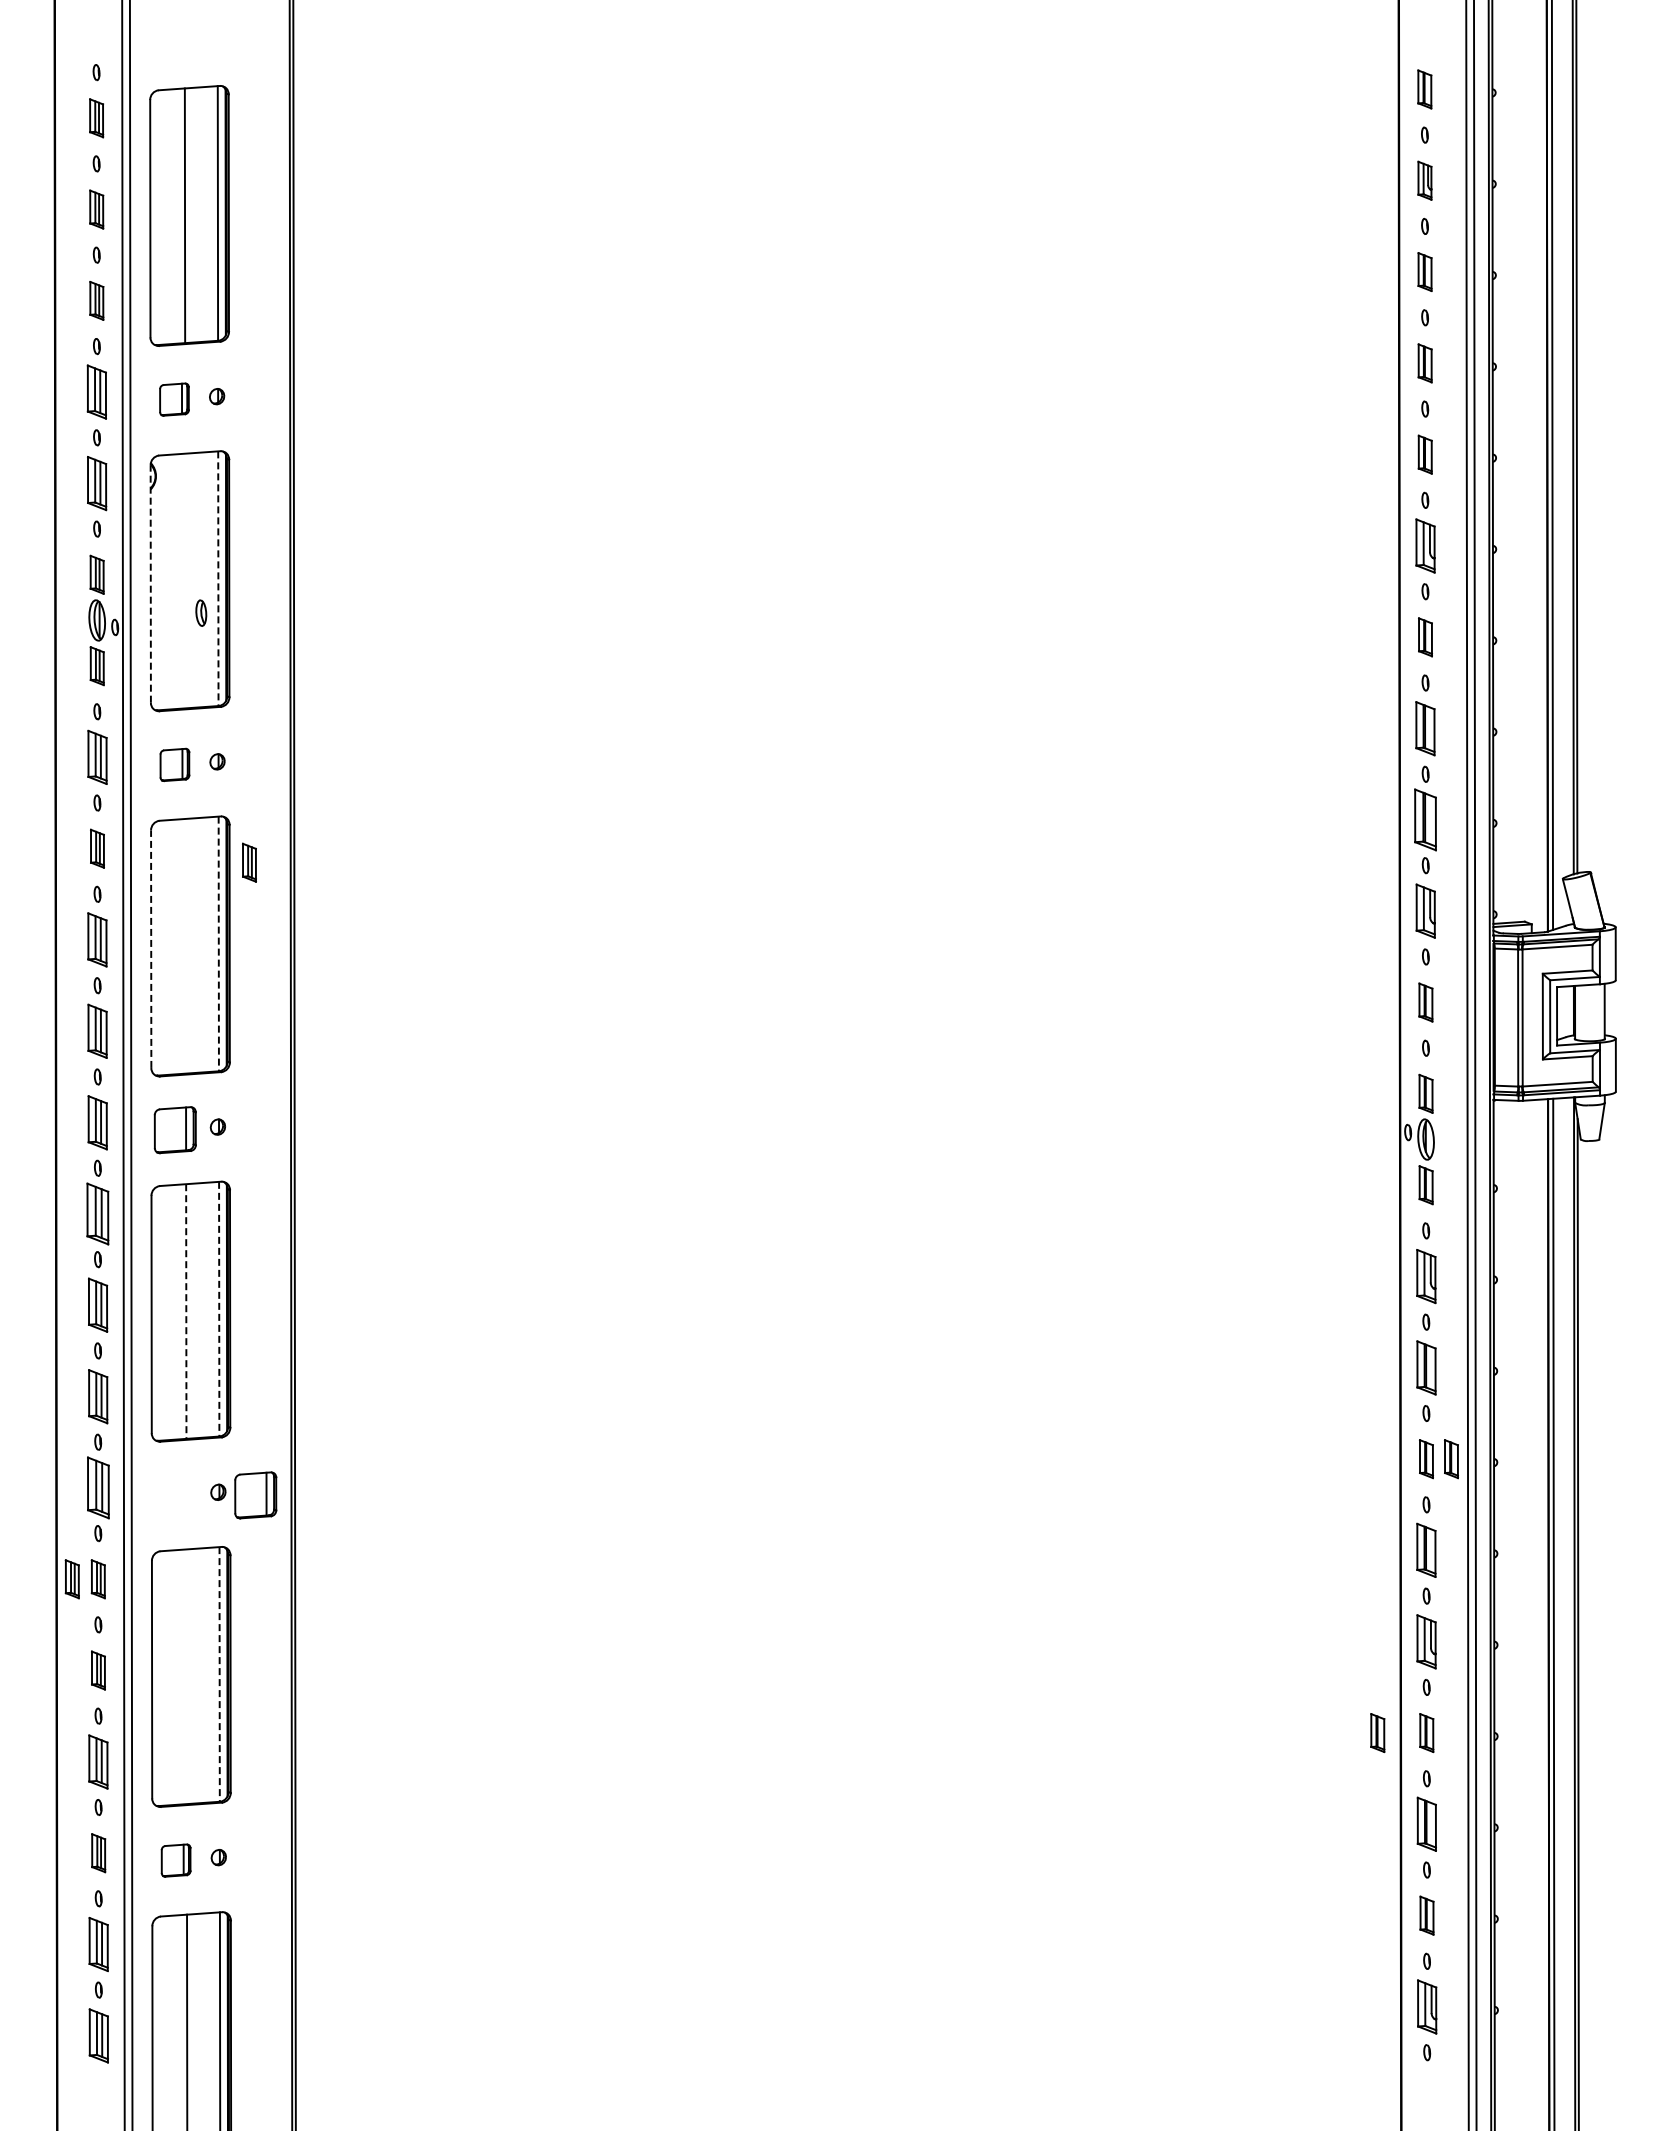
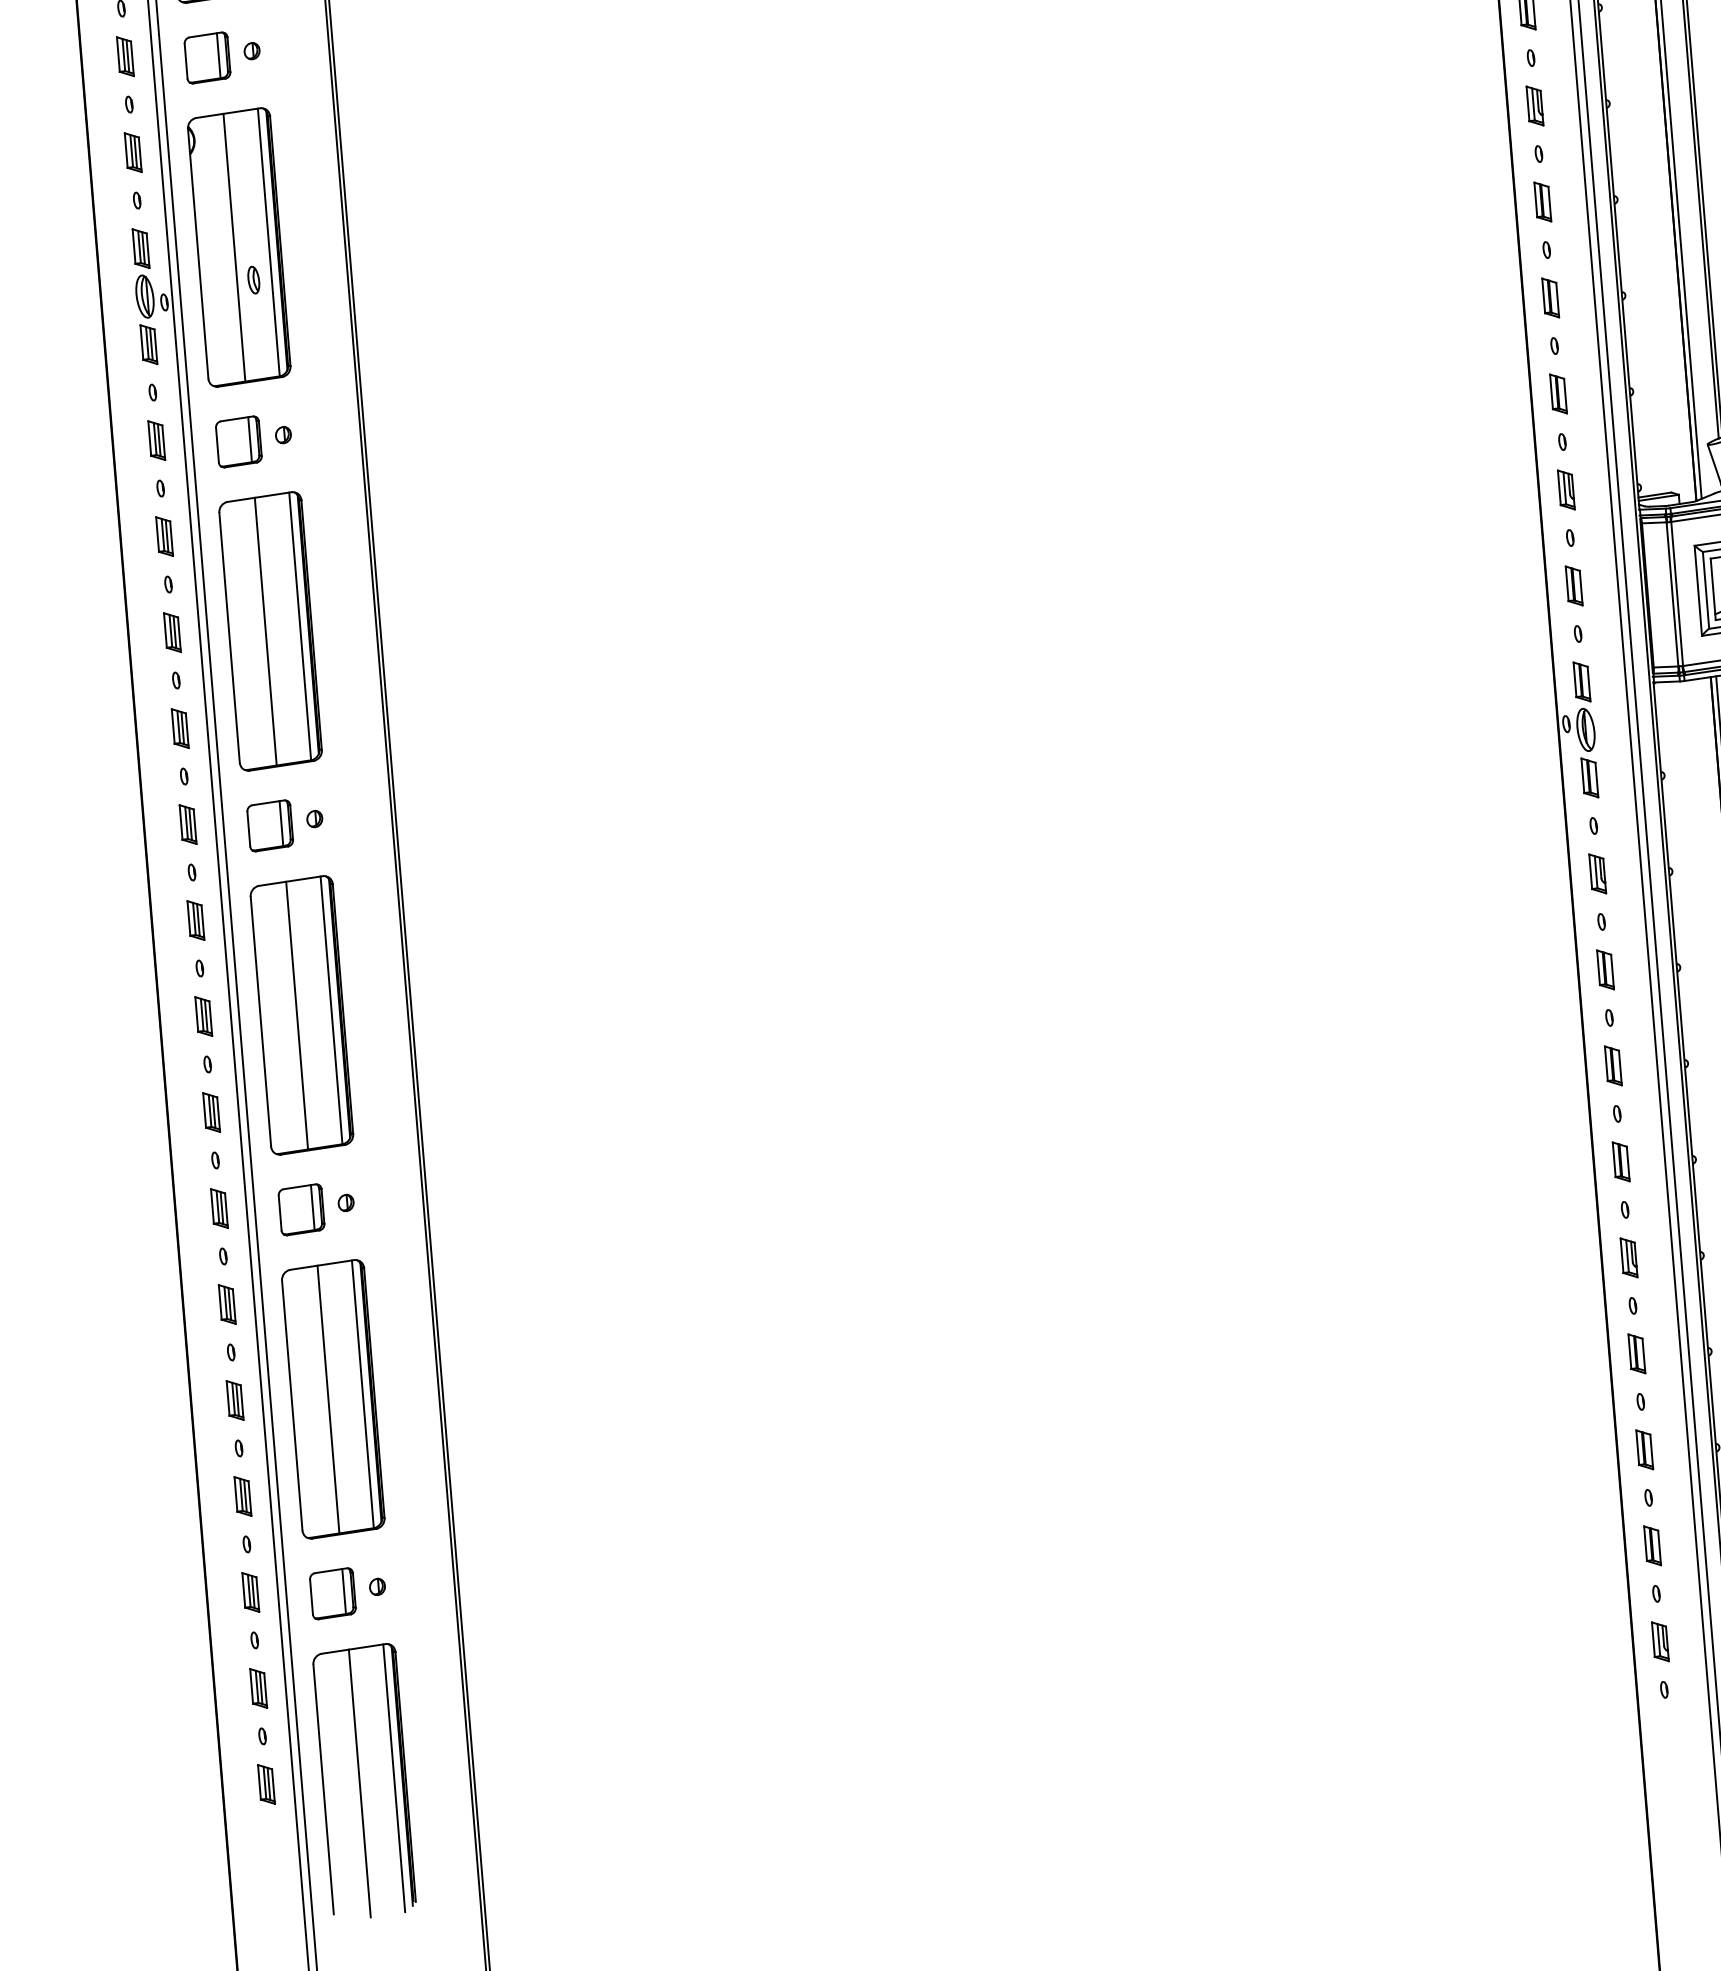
part: (96, 392) -> (124, 57), size x0.71
part: (174, 399) -> (207, 57), size x1.43
part: (96, 483) -> (132, 152), size x0.71
part: (1424, 545) -> (1534, 105), size x0.71
line: (218, 579) -> (269, 243), dashed -> solid
line: (185, 580) -> (234, 247), added
line: (150, 583) -> (197, 253), dashed -> solid
part: (1425, 728) -> (1550, 297), size x0.71
part: (96, 757) -> (155, 440), size x0.71
part: (174, 764) -> (238, 441), size x1.43
part: (1425, 819) -> (1558, 393), size x0.62
part: (249, 862) -> (325, 538), removed
part: (1425, 911) -> (1566, 490), size x0.71
part: (97, 940) -> (172, 633), size x0.71
line: (218, 944) -> (299, 627), dashed -> solid
line: (185, 945) -> (265, 630), added
line: (151, 949) -> (229, 637), dashed -> solid
part: (97, 1031) -> (180, 728), size x0.71
part: (97, 1122) -> (187, 824), size x0.71
part: (97, 1213) -> (195, 920), size x0.62
part: (1425, 1276) -> (1596, 873), size x0.71
part: (97, 1305) -> (203, 1016), size x0.71
line: (219, 1309) -> (331, 1010), dashed -> solid
line: (186, 1312) -> (297, 1016), dashed -> solid
part: (1425, 1367) -> (1604, 969), size x0.71
part: (97, 1396) -> (210, 1112), size x0.71
part: (1451, 1459) -> (1639, 1064), removed
part: (97, 1487) -> (218, 1208), size x0.62
part: (255, 1495) -> (301, 1209), moved
part: (1426, 1550) -> (1621, 1161), size x0.71
part: (71, 1579) -> (199, 1307), removed
part: (1426, 1641) -> (1628, 1257), size x0.71
line: (219, 1674) -> (362, 1394), dashed -> solid
line: (186, 1676) -> (328, 1399), added
part: (1377, 1732) -> (1585, 1357), removed
part: (98, 1761) -> (242, 1496), size x0.71
part: (1426, 1824) -> (1644, 1450), size x0.71
part: (175, 1860) -> (332, 1593), size x1.43
part: (98, 1944) -> (258, 1688), size x0.71
part: (1426, 2006) -> (1659, 1641), size x0.71
part: (98, 2035) -> (266, 1784), size x0.71

